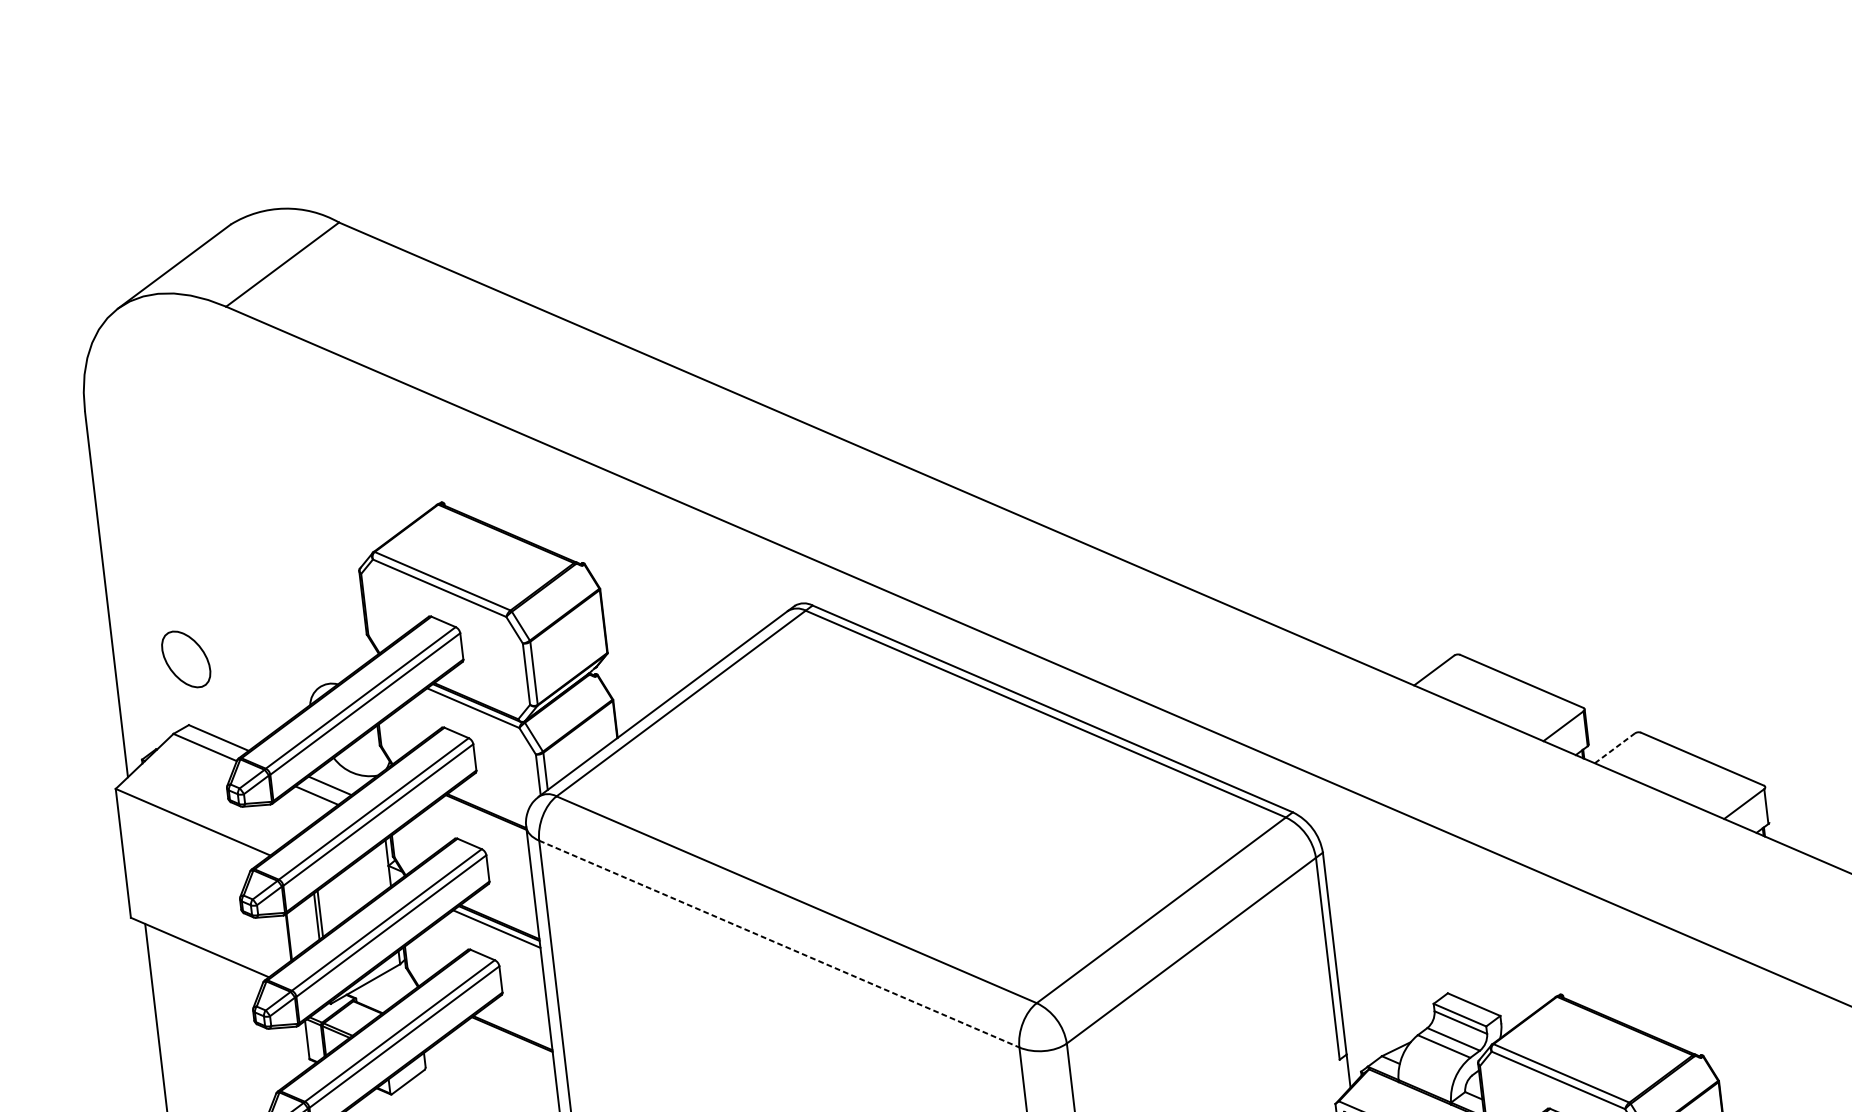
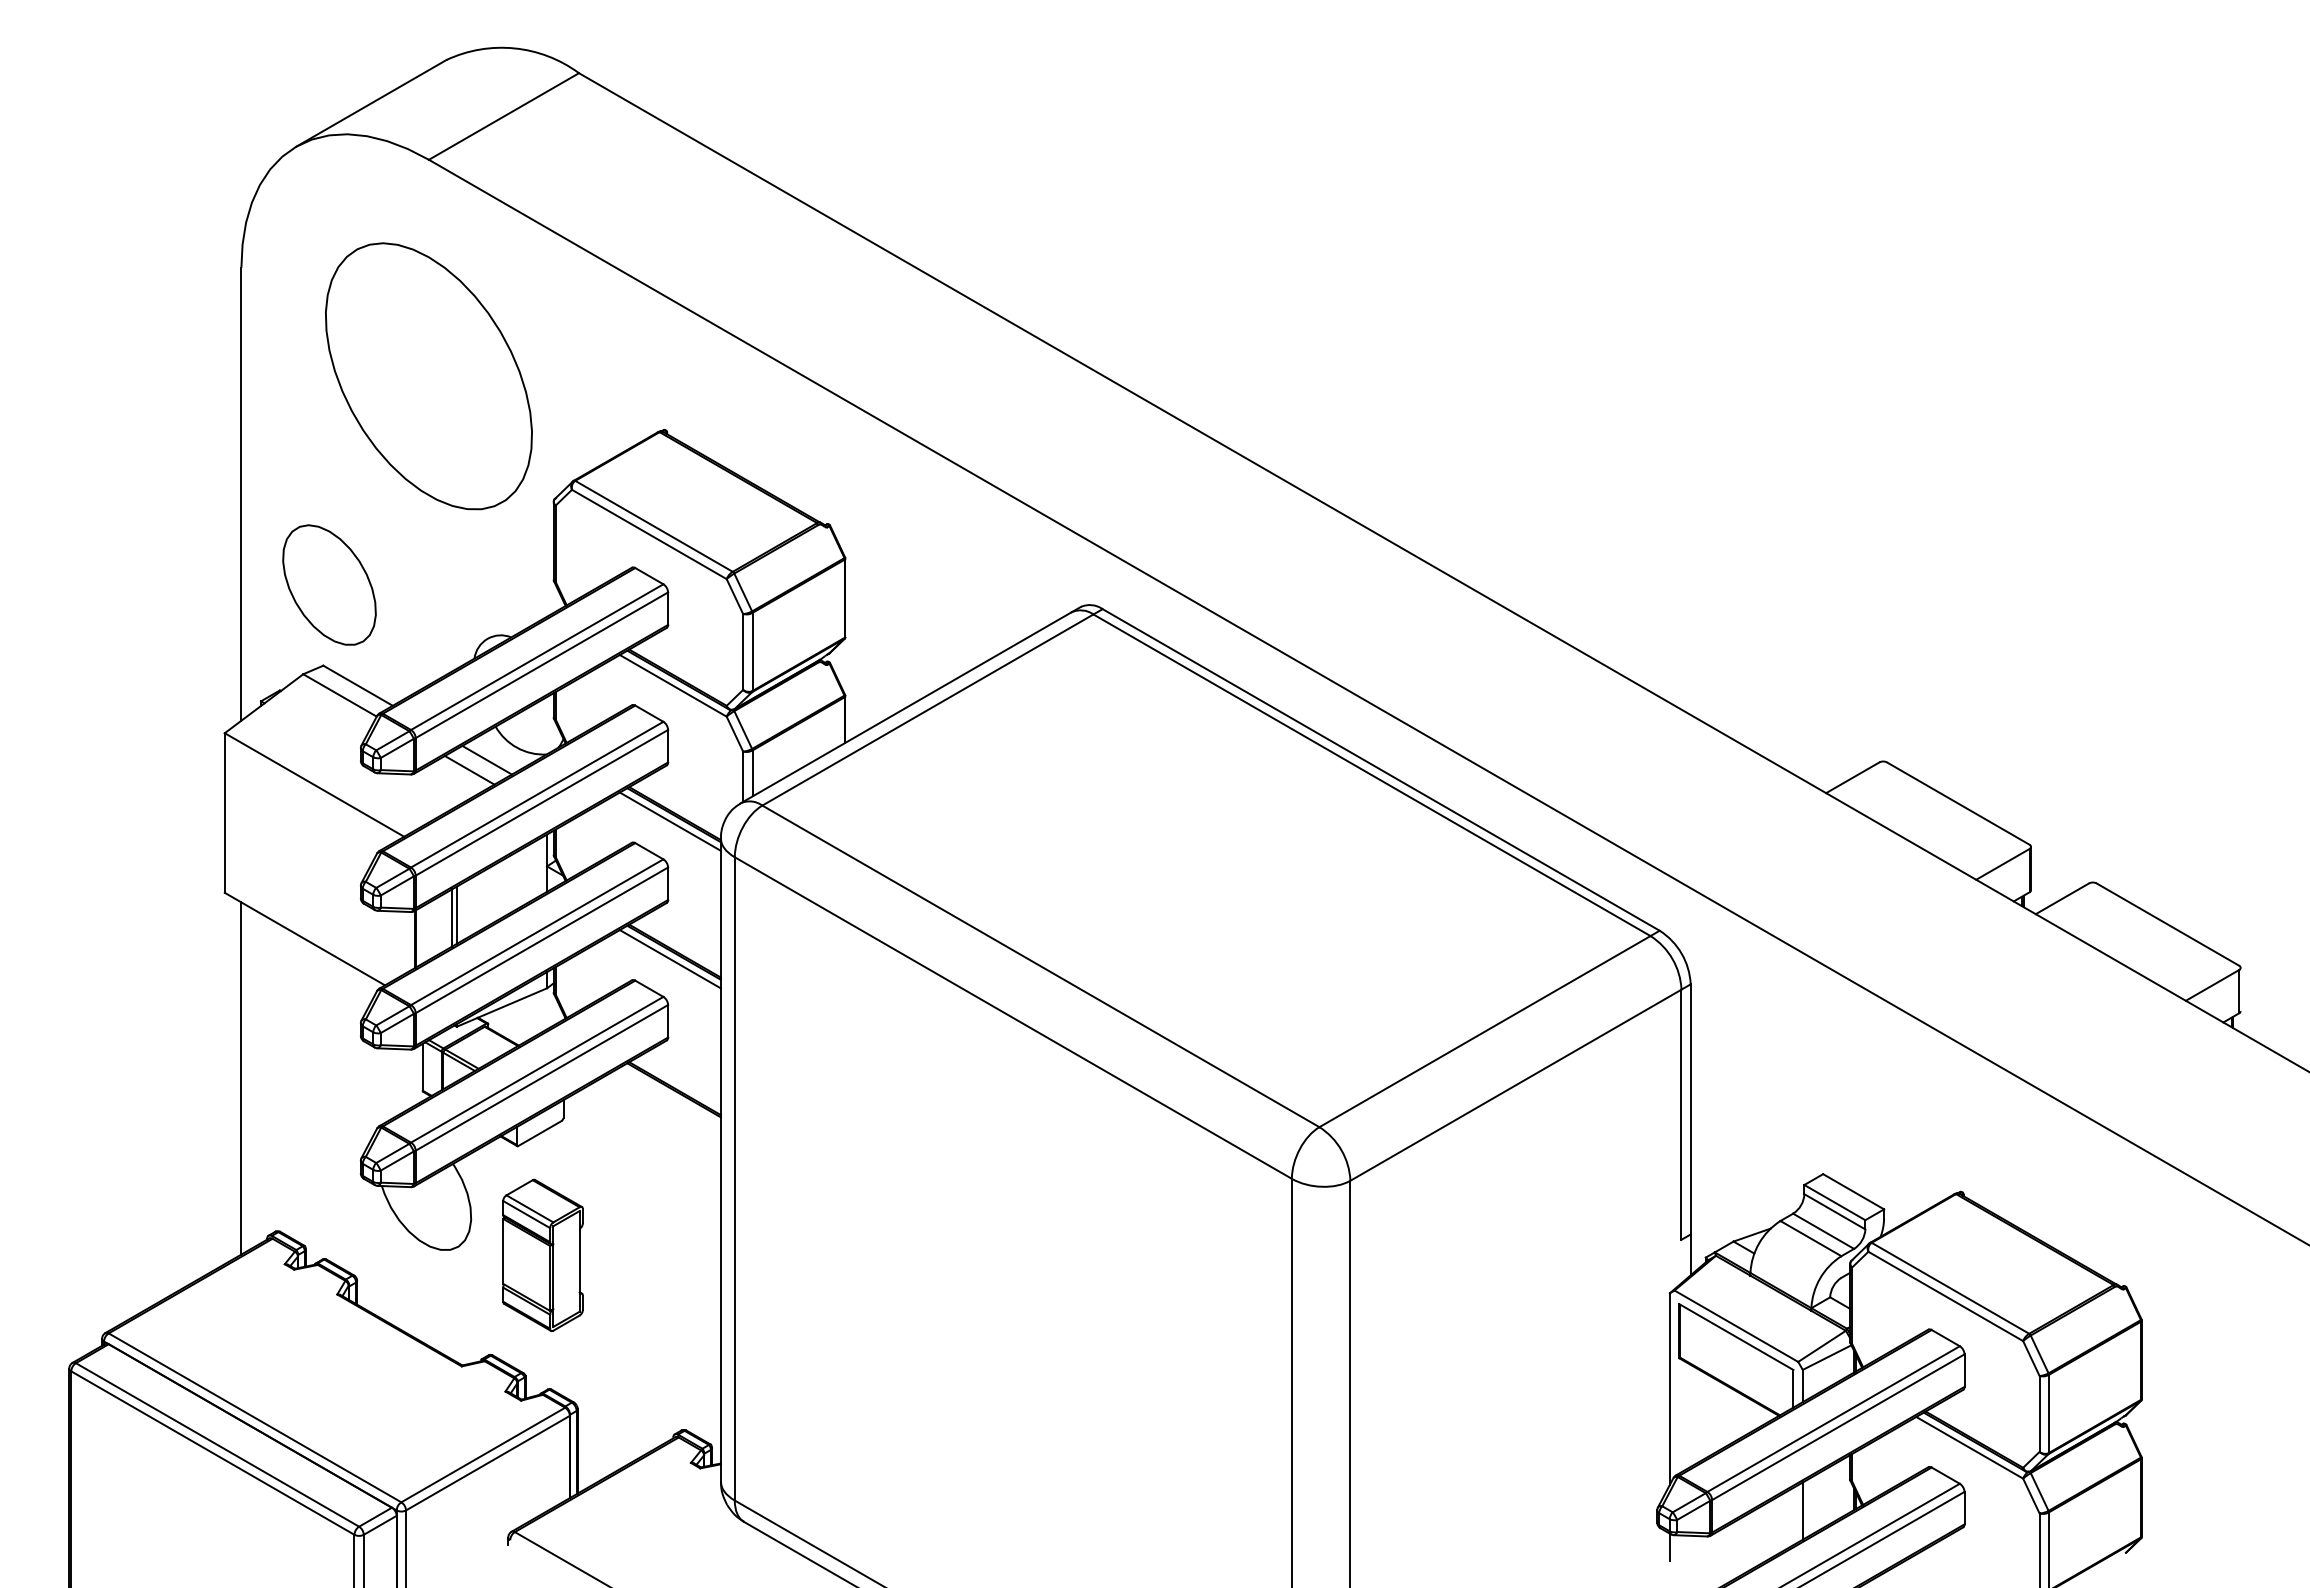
part: (246, 481) -> (428, 376), added
part: (186, 658) -> (329, 584), size x1.67
line: (1614, 748) -> (2062, 898), dashed -> solid
line: (483, 818) -> (669, 821), added
line: (779, 944) -> (1013, 1018), dashed -> solid

